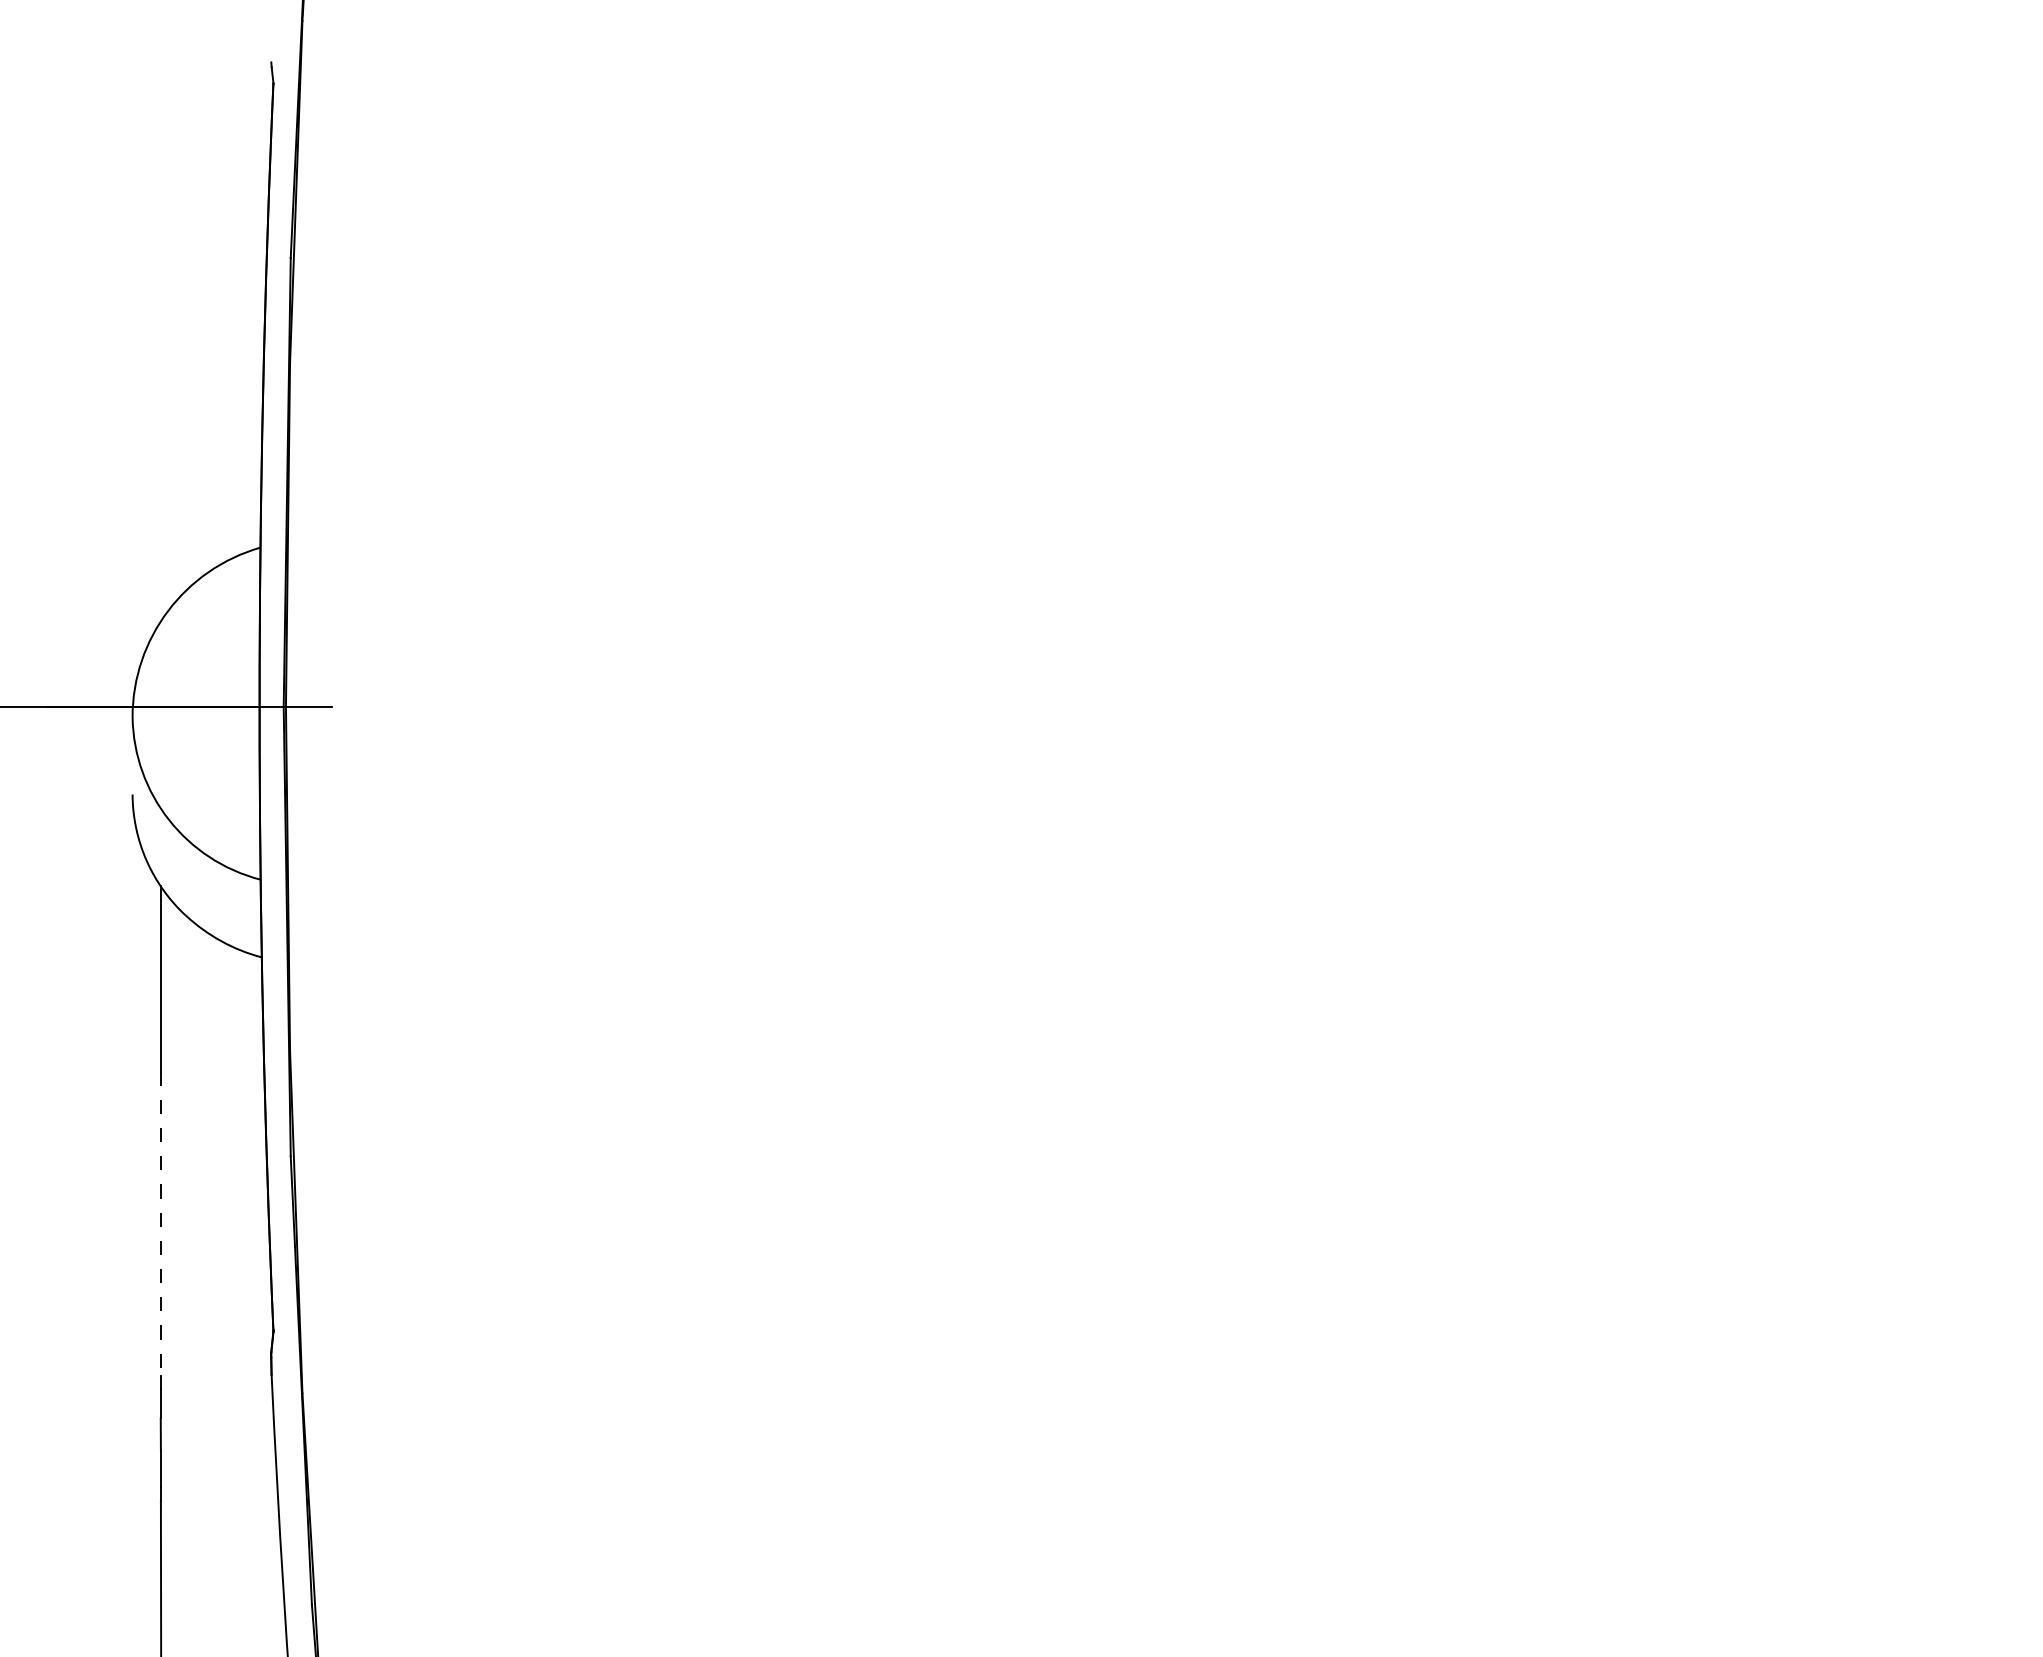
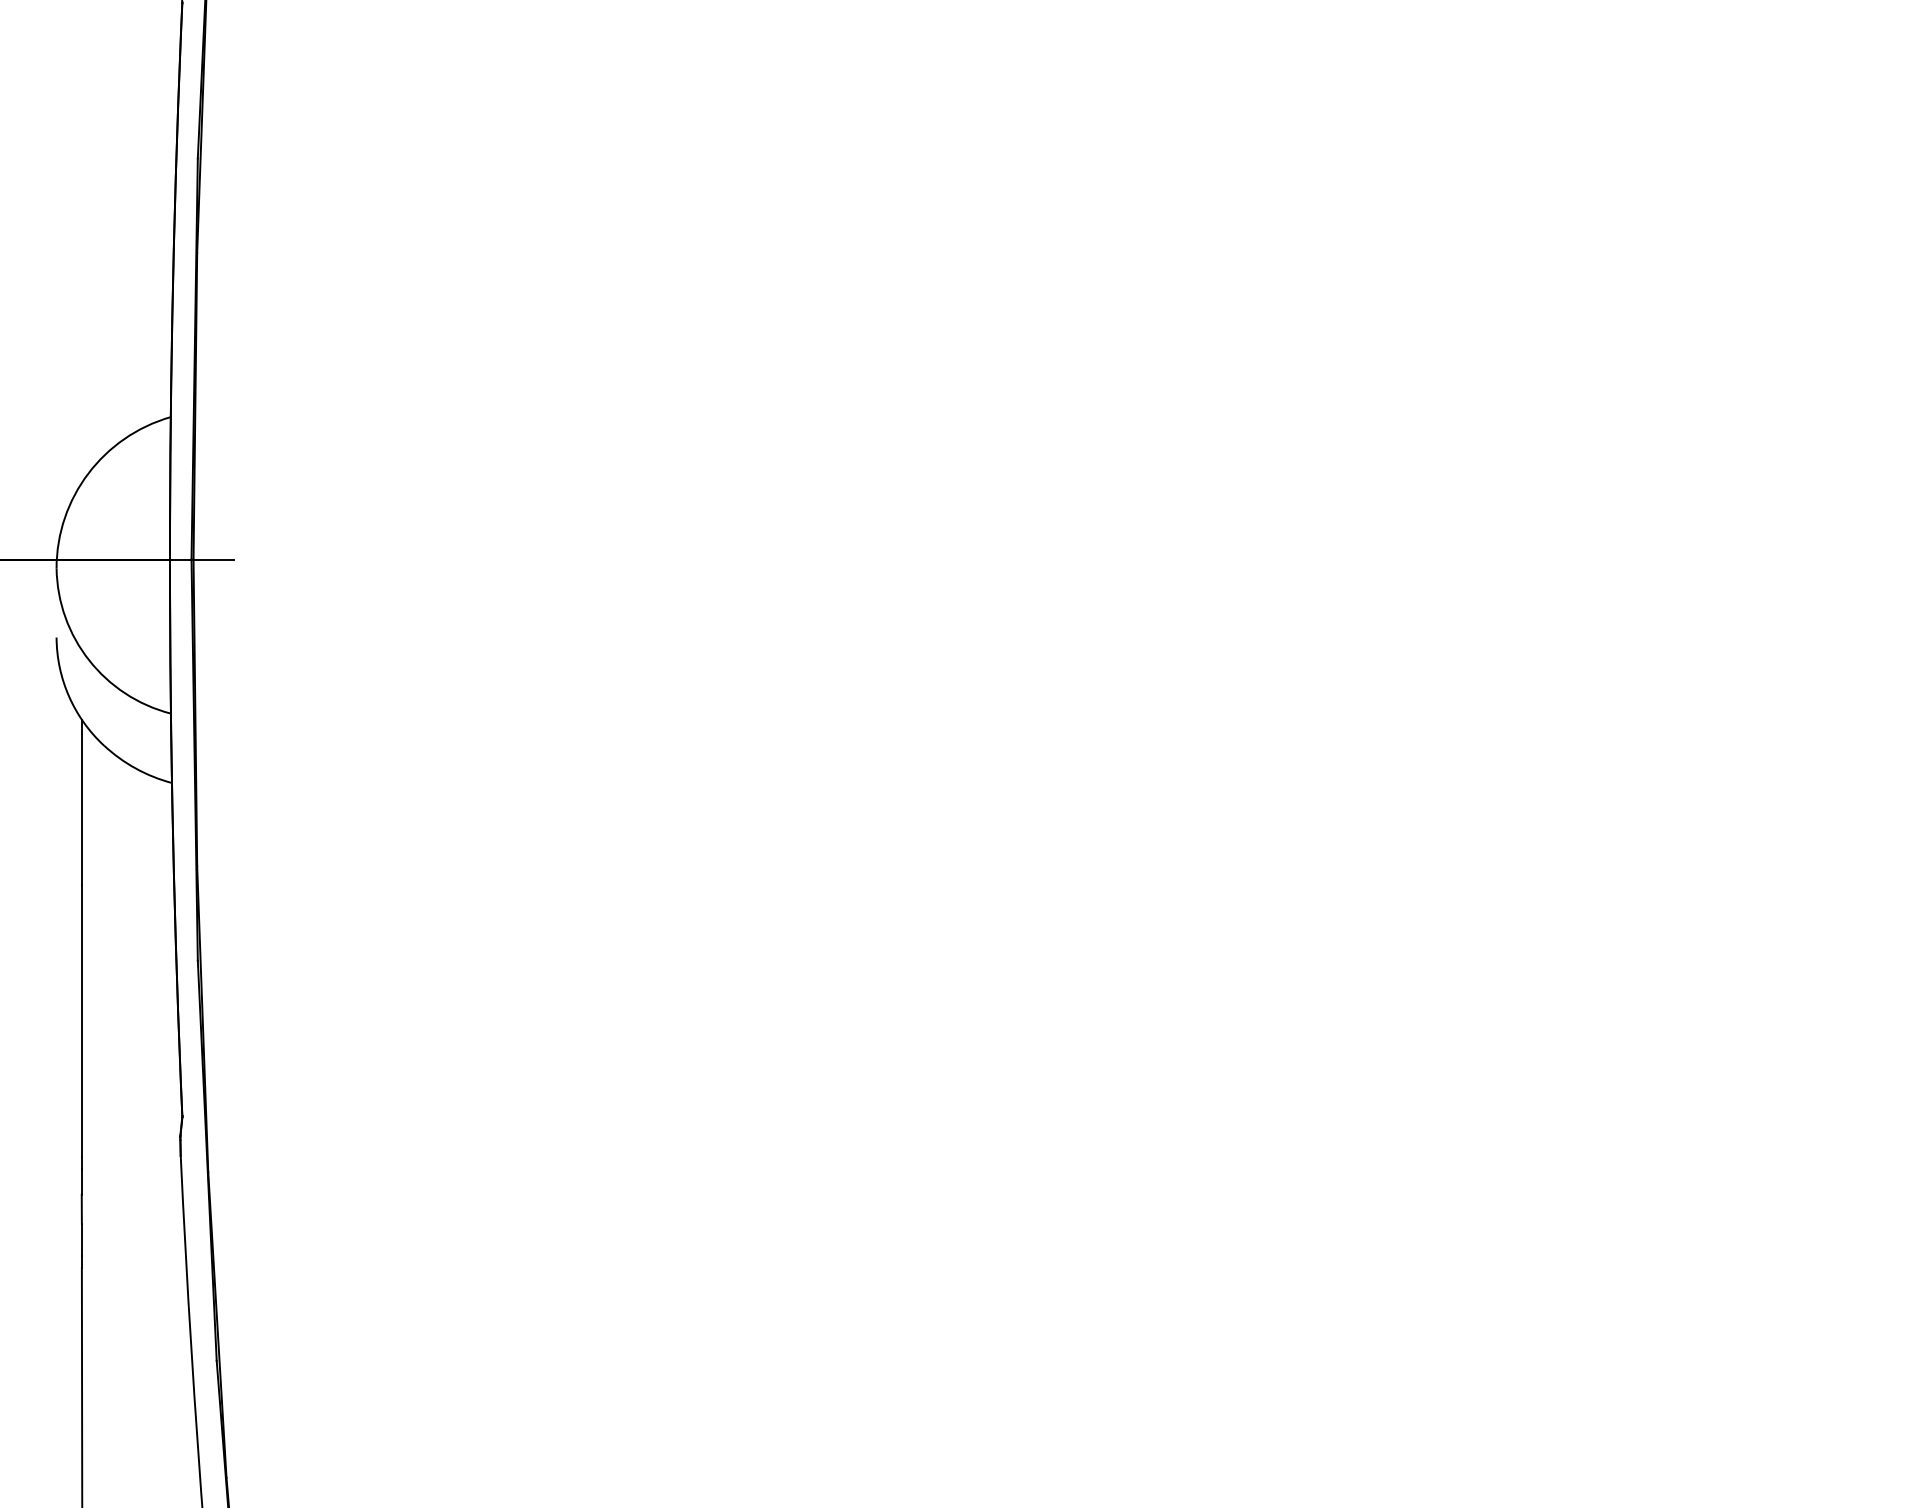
line: (160, 1223) -> (81, 1020), dashed -> solid

